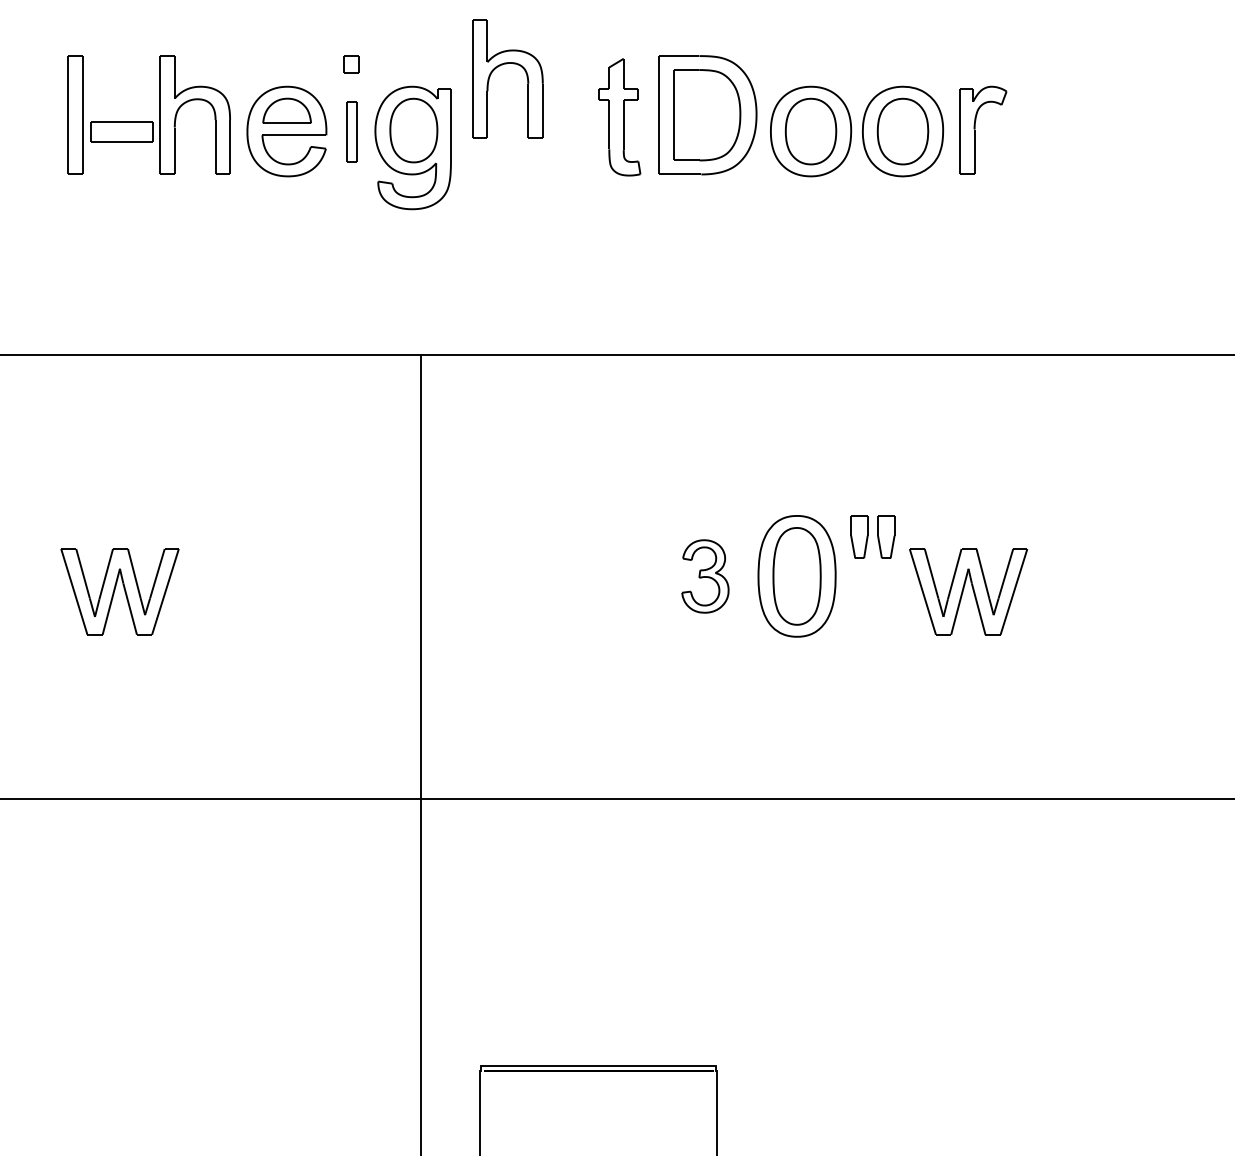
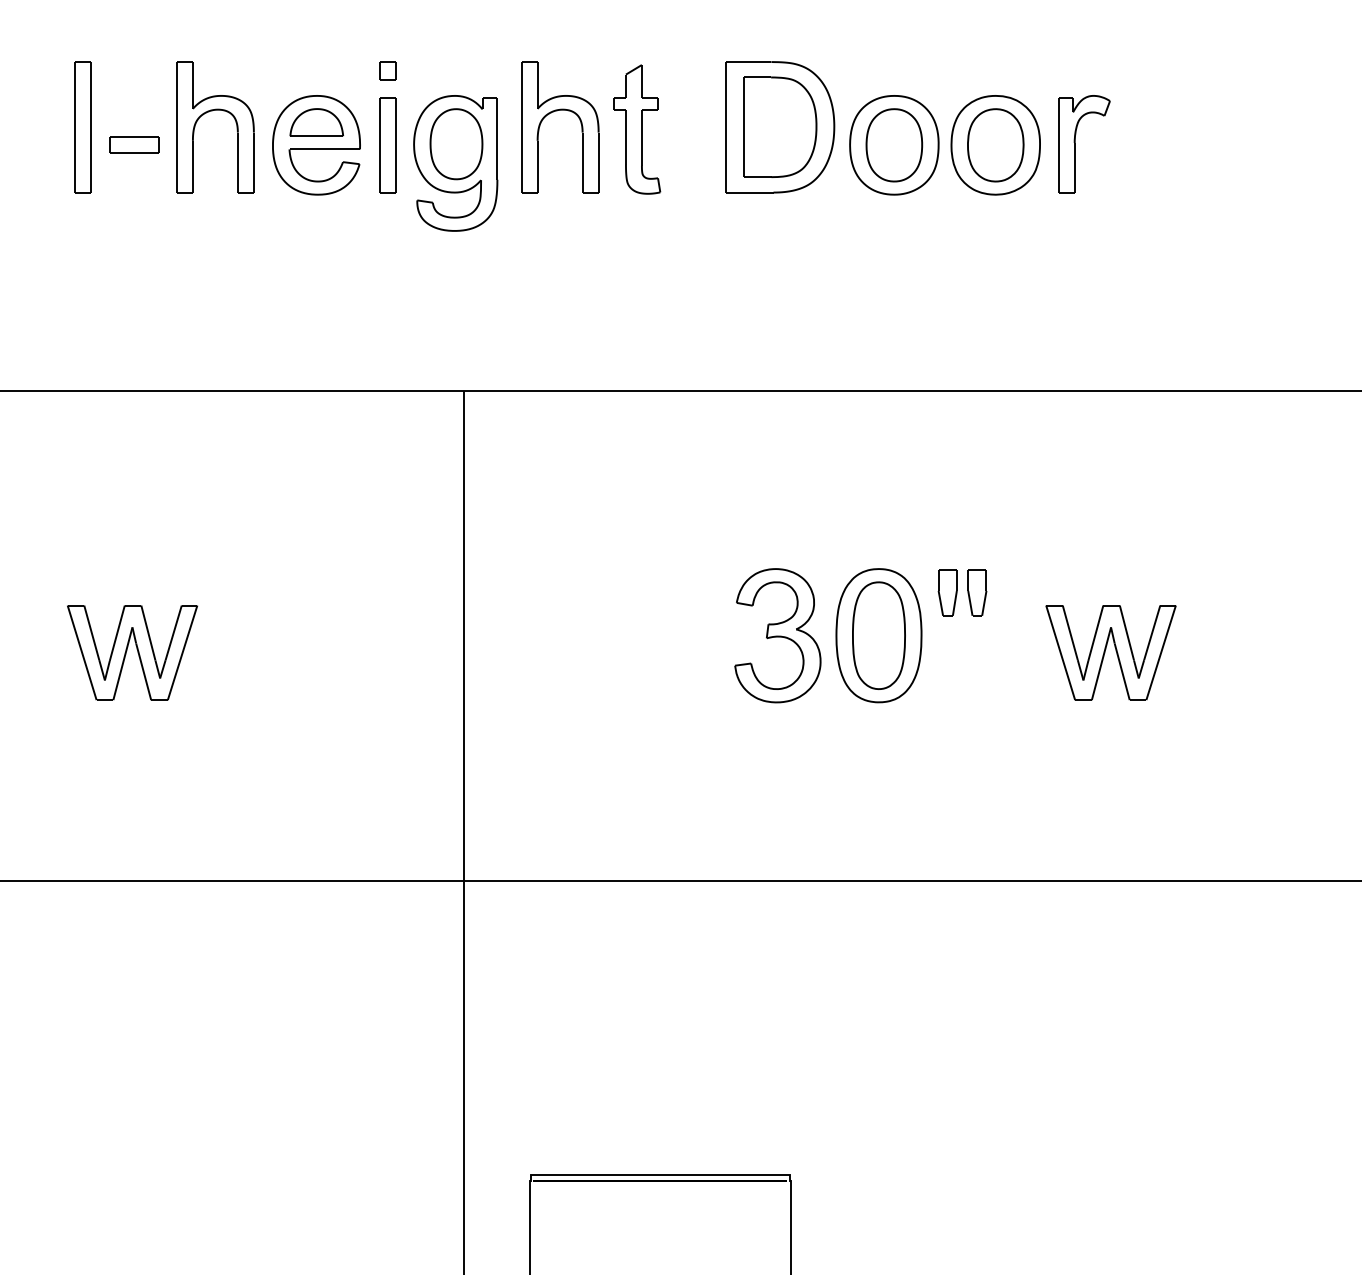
part: (505, 64) -> (557, 111), moved
part: (619, 117) -> (637, 129), moved
part: (121, 130) -> (134, 144), size x0.71
part: (351, 131) -> (387, 145), size x1.43
part: (705, 576) -> (777, 635), size x1.67
part: (968, 591) -> (1110, 652), moved

